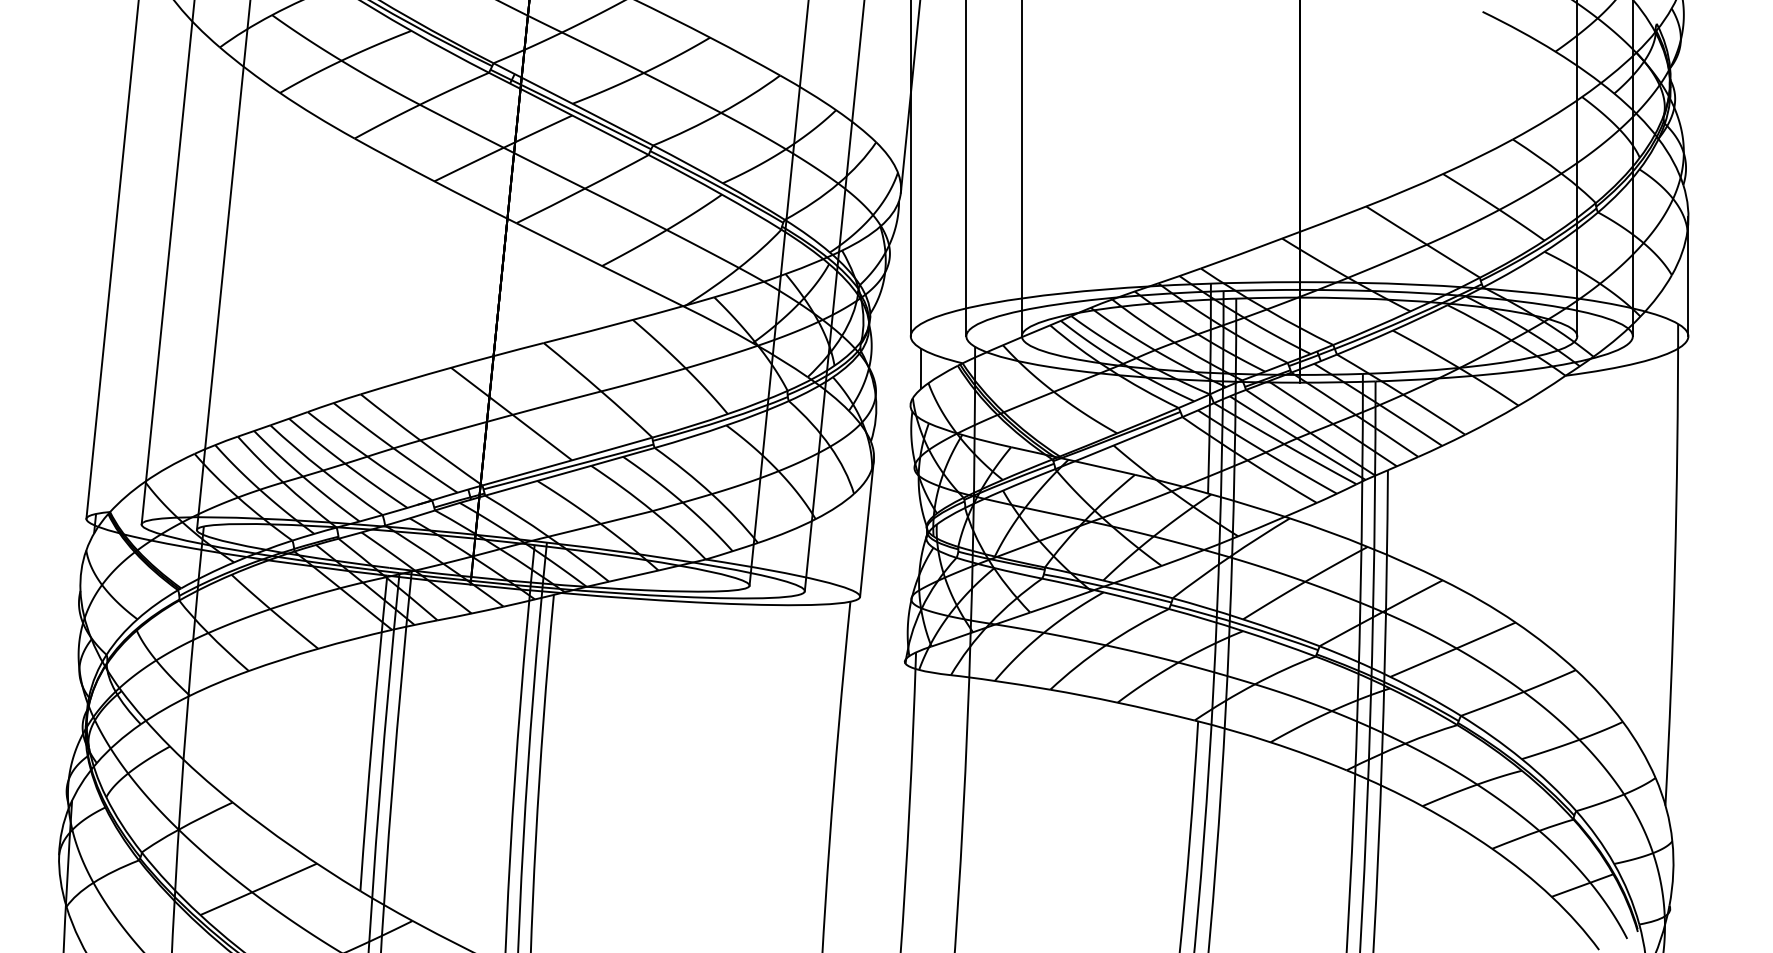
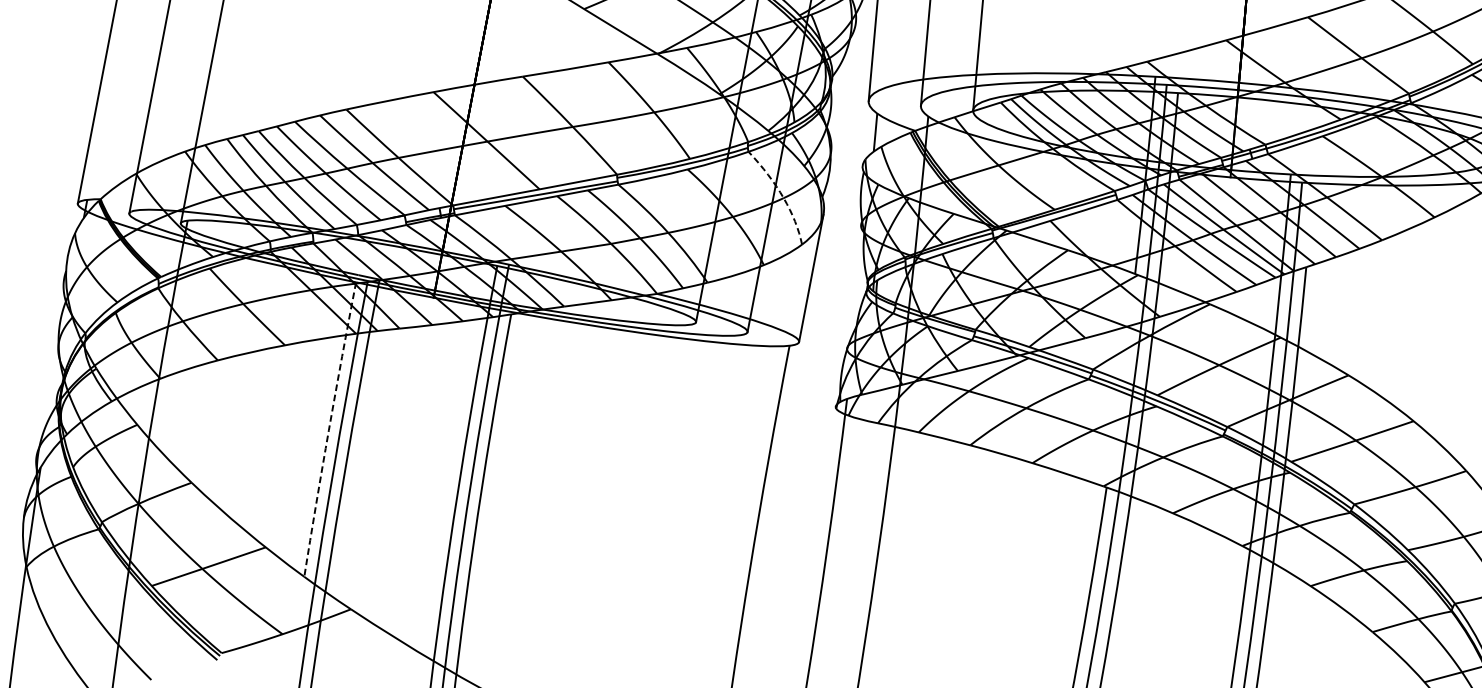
arc: (828, 444) -> (782, 195), solid -> dashed
arc: (372, 734) -> (328, 430), solid -> dashed

